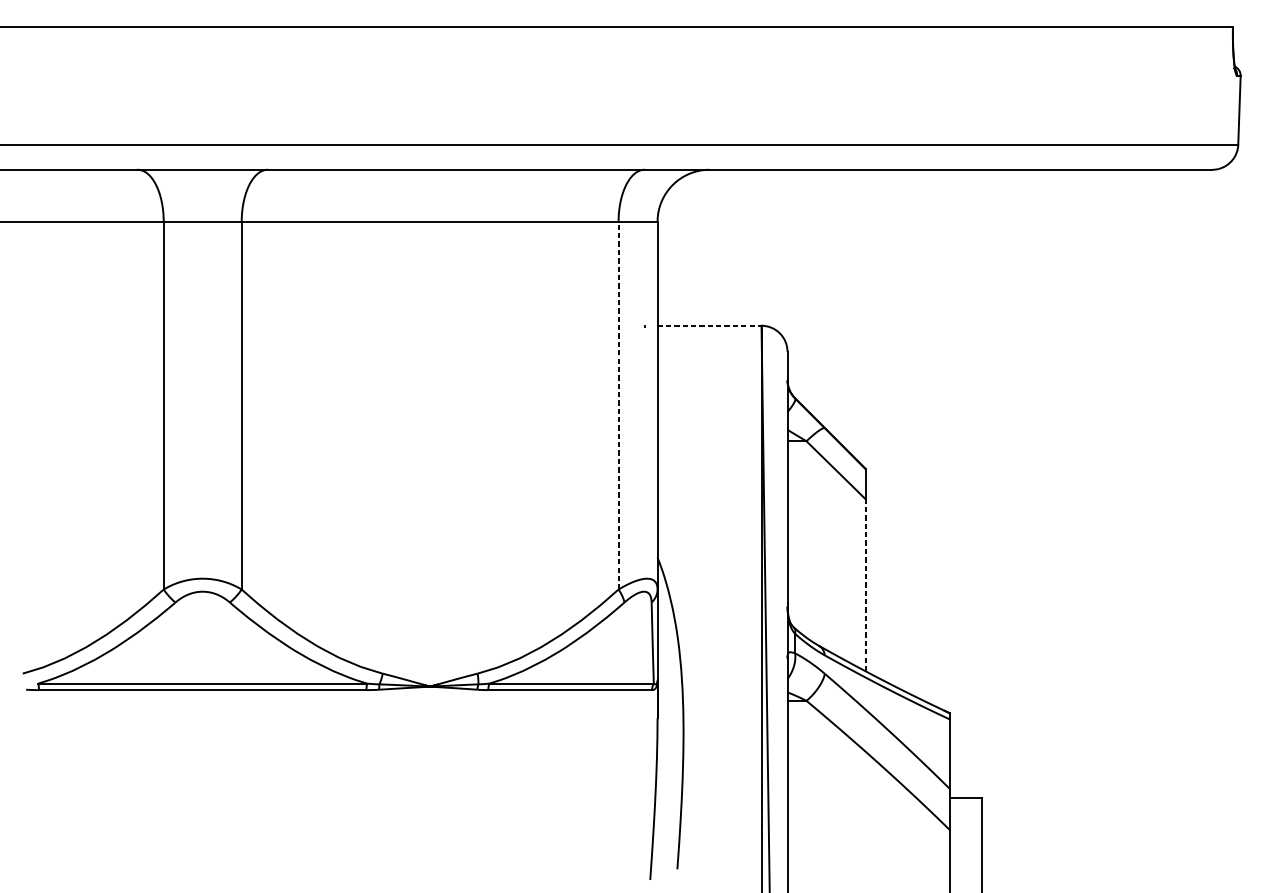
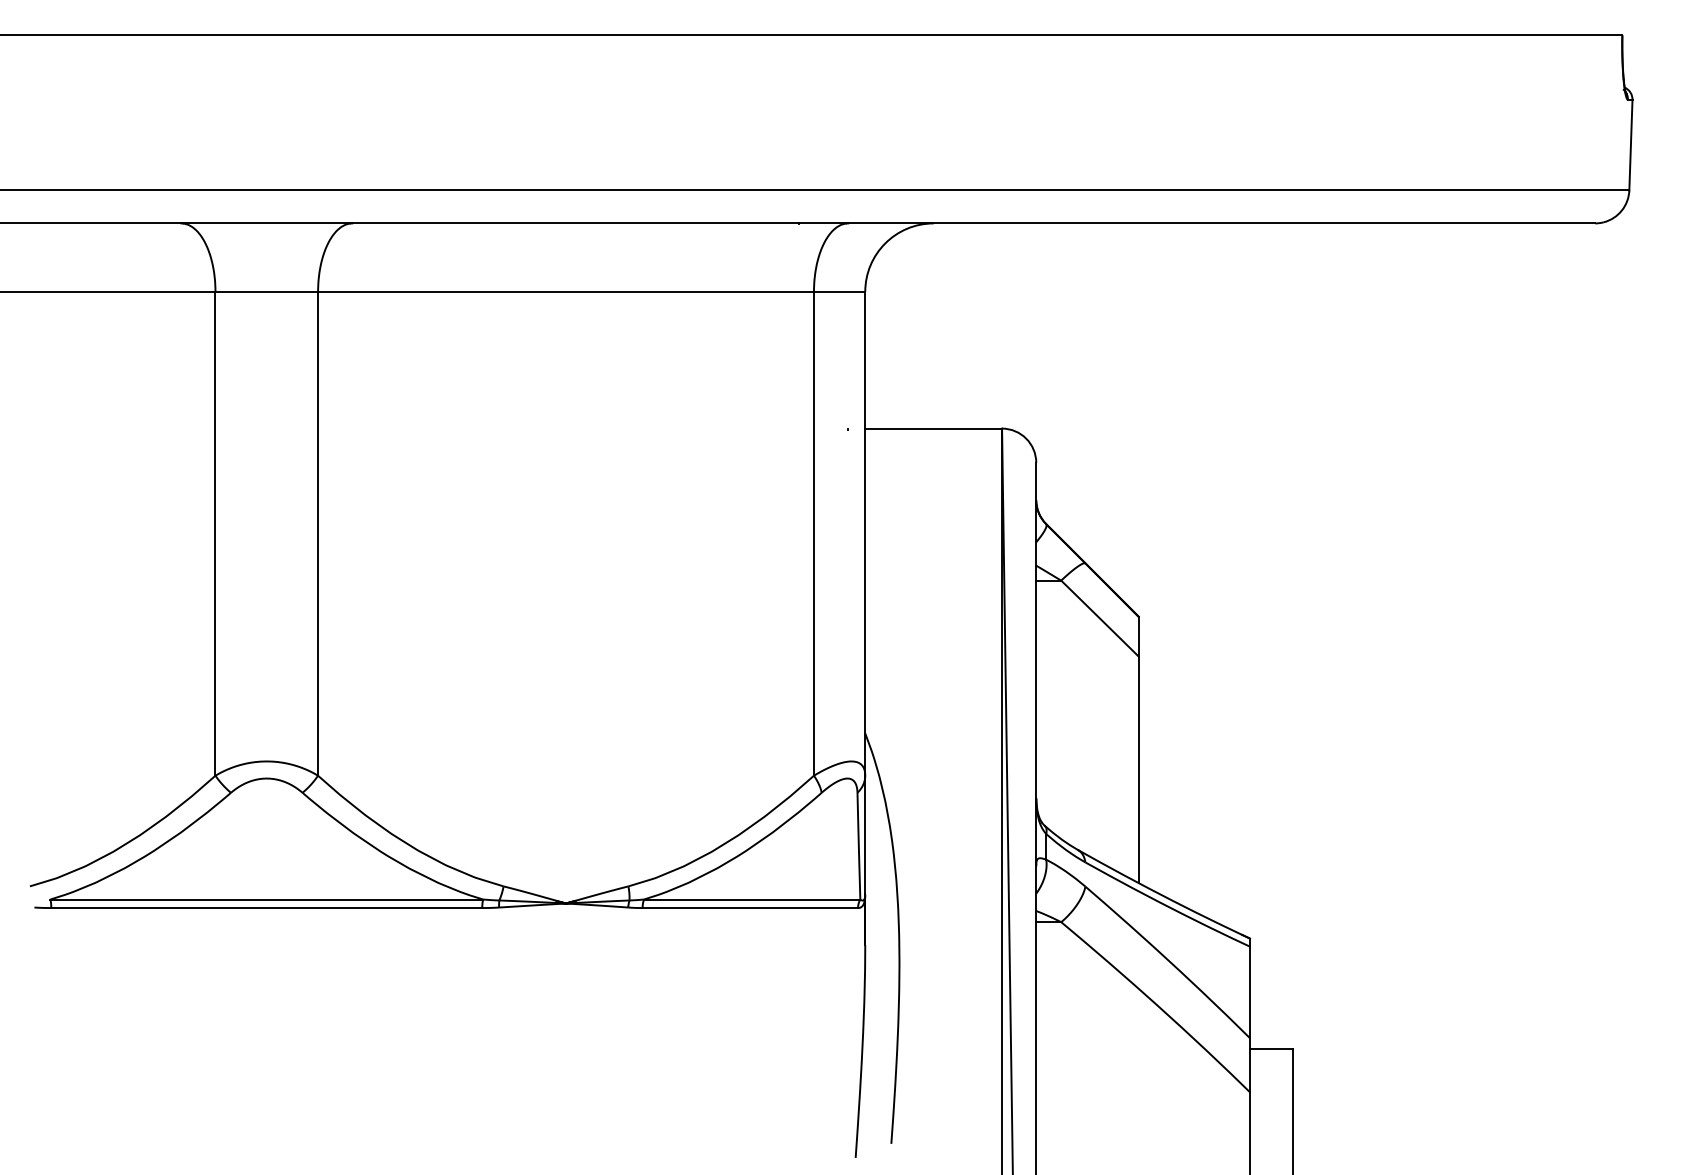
line: (710, 325) -> (934, 428), dashed -> solid
line: (618, 405) -> (813, 533), dashed -> solid
line: (865, 584) -> (1138, 769), dashed -> solid

